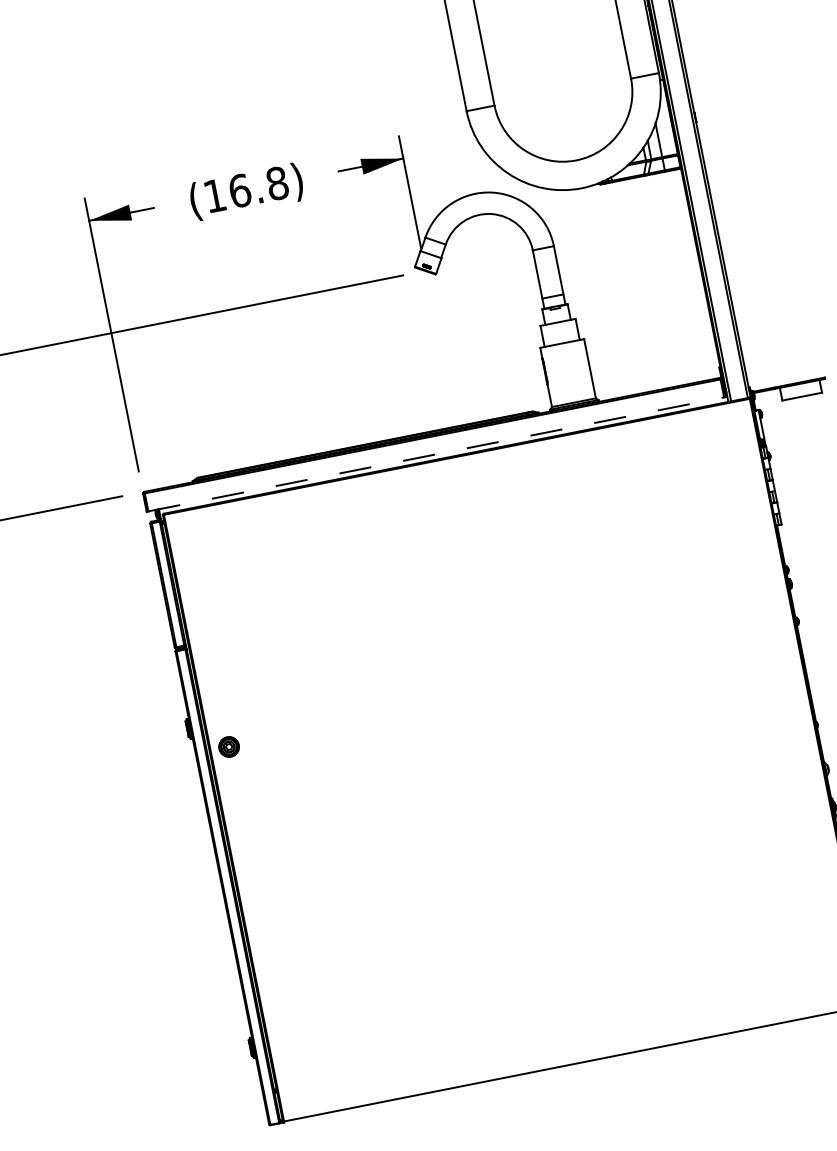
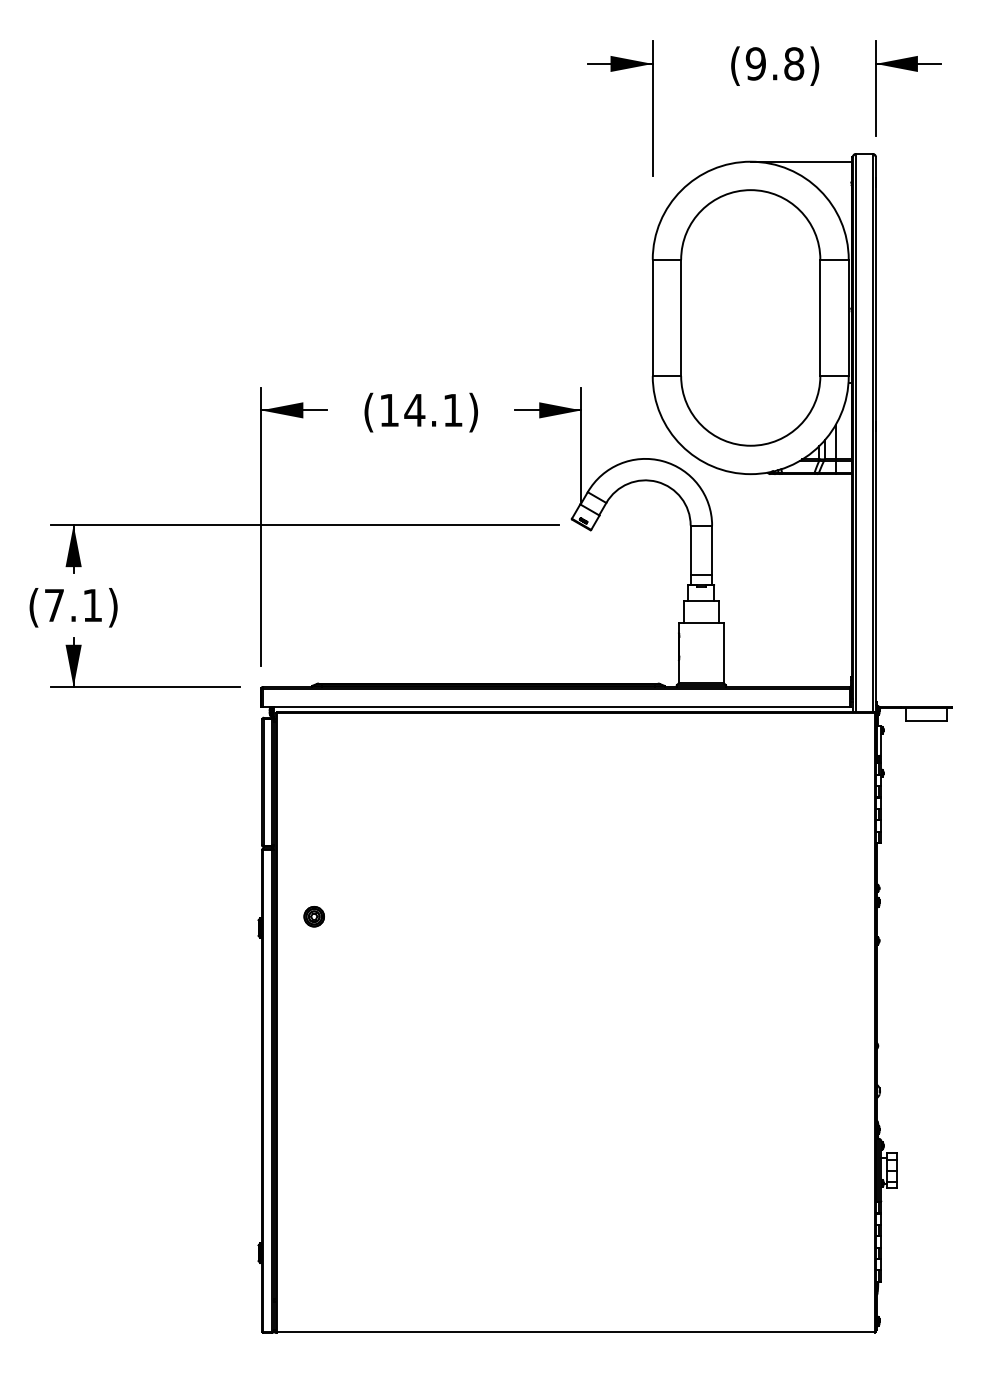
text: (258, 187) -> (433, 410), (16.8) -> (14.1)
line: (437, 453) -> (557, 706), dashed -> solid
part: (228, 746) -> (313, 916), moved

